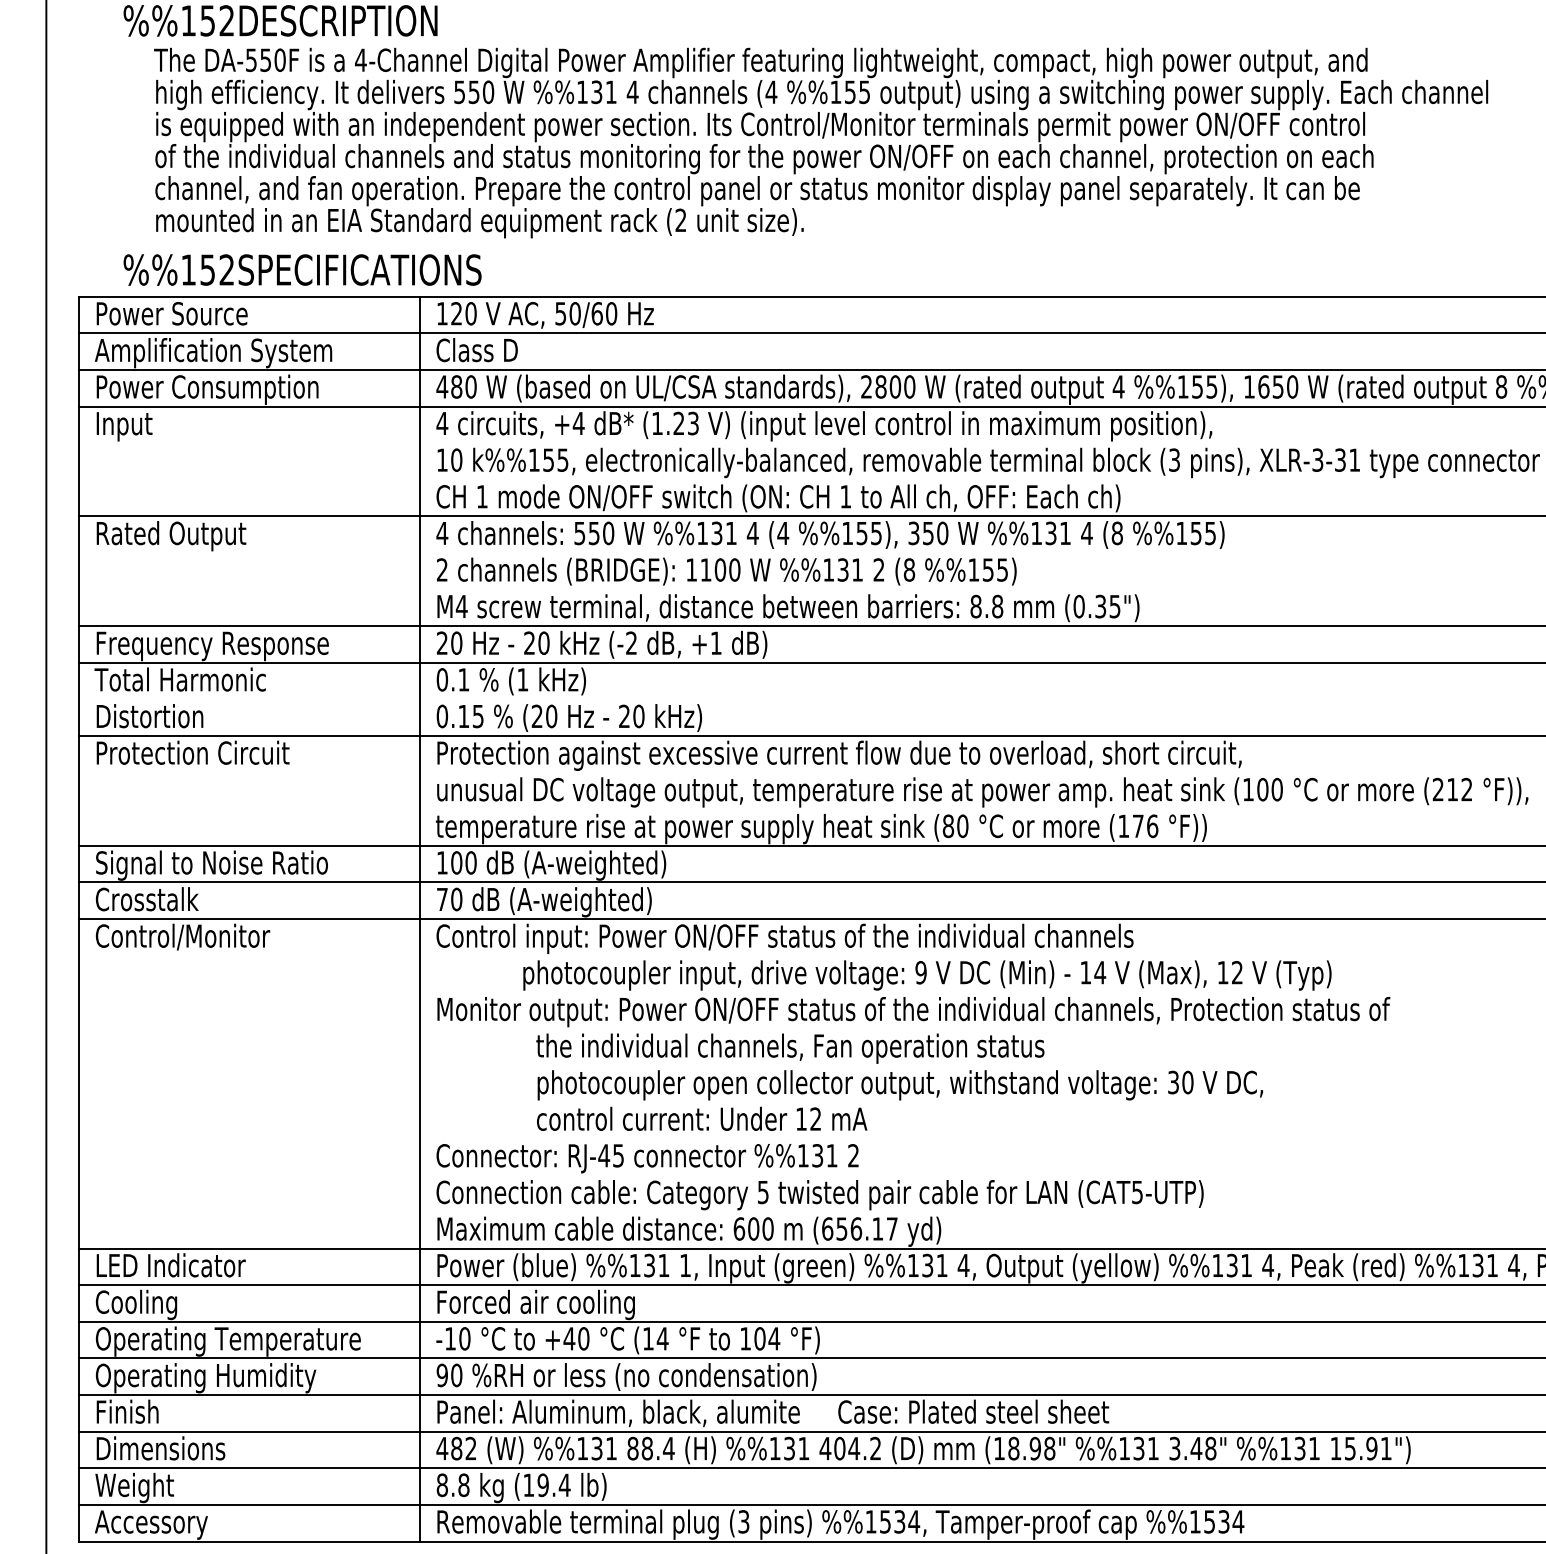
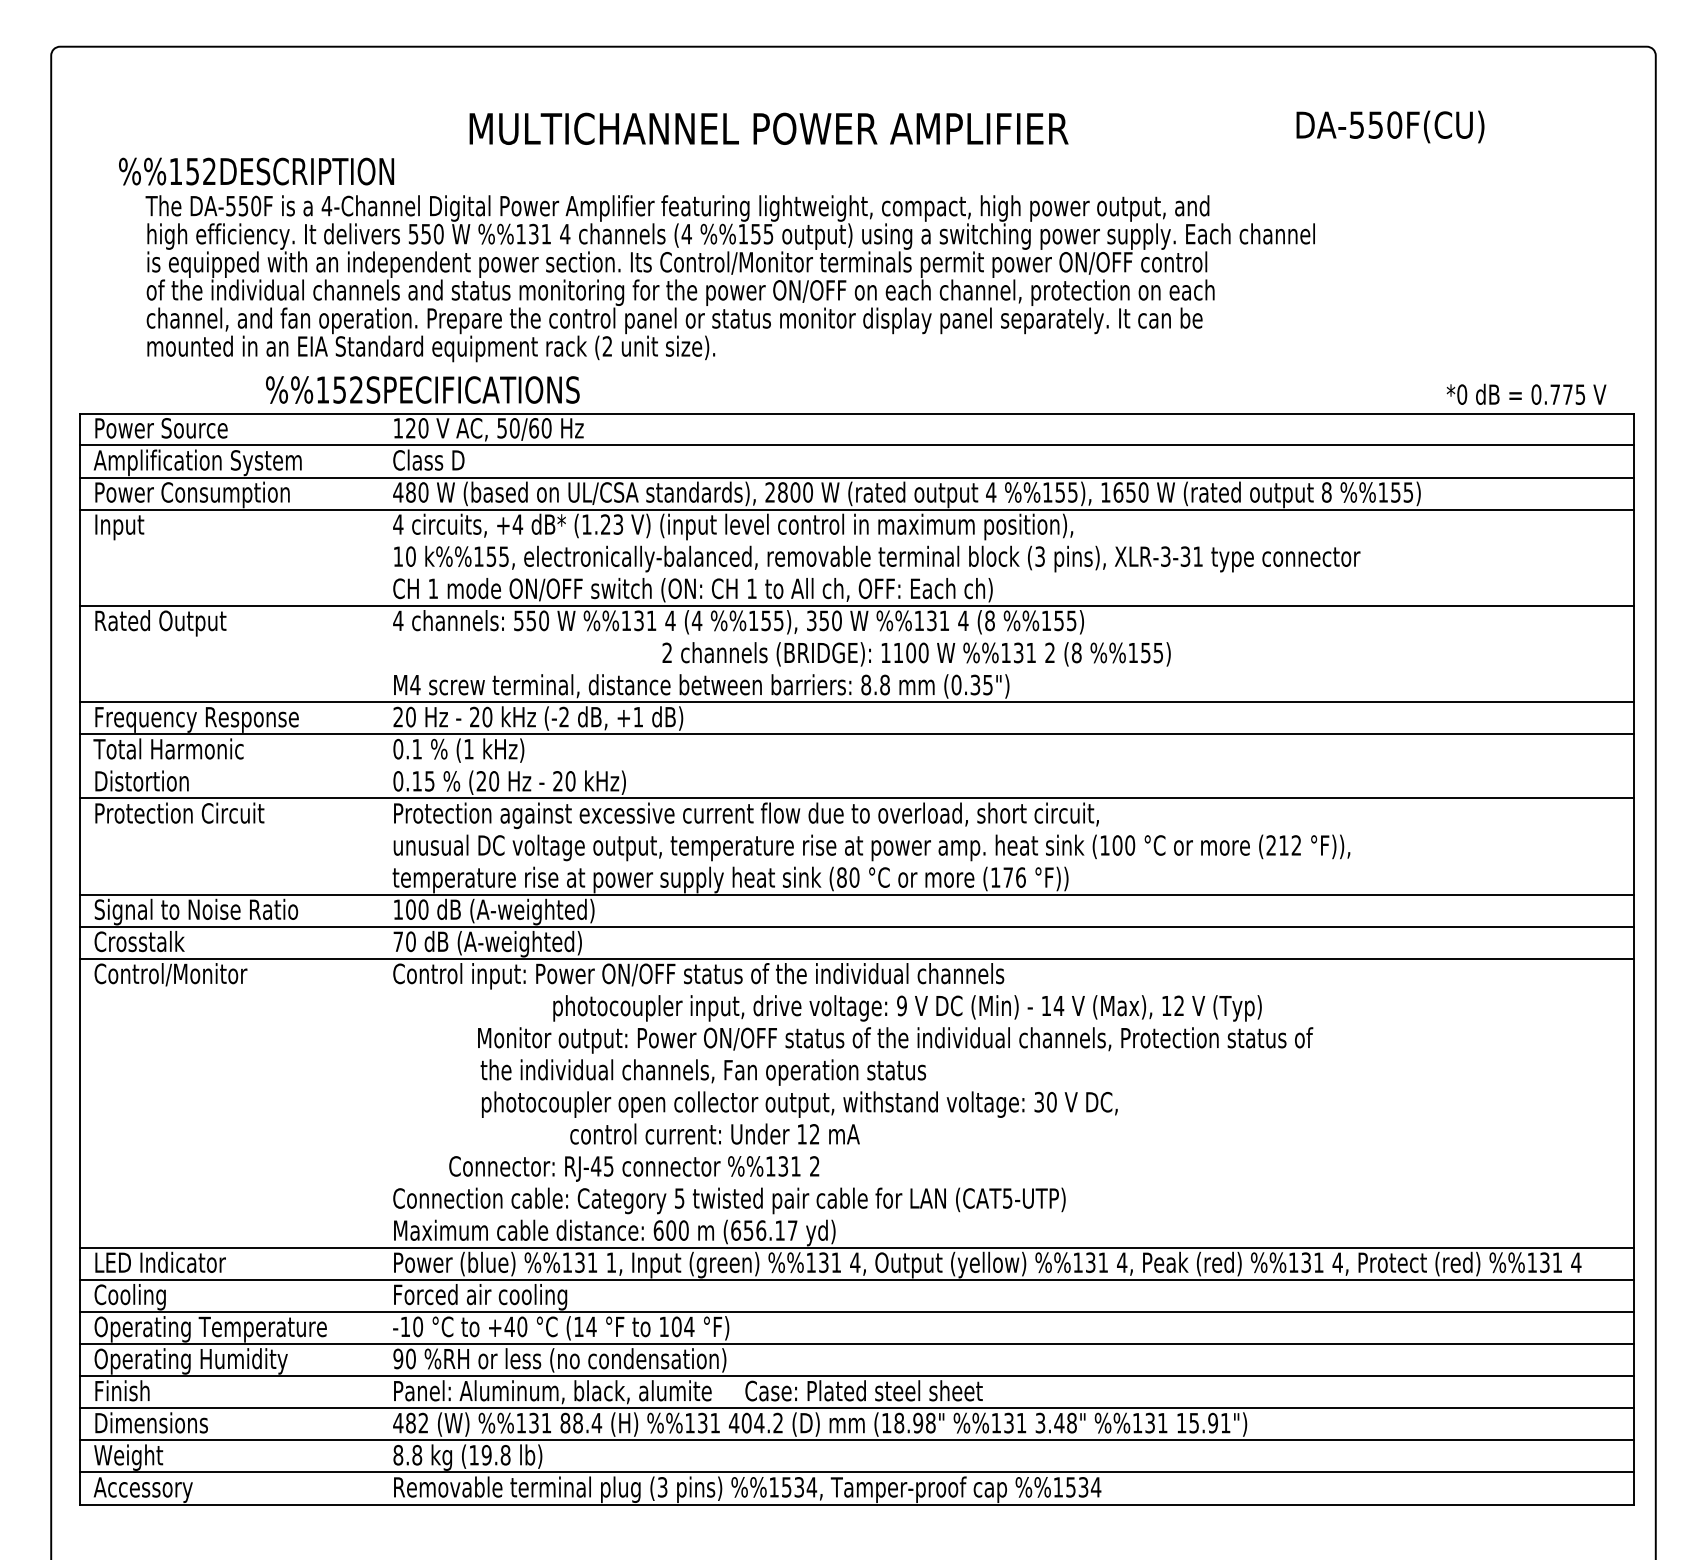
text: (302, 269) -> (422, 389), moved
text: (726, 571) -> (916, 654), moved
line: (419, 918) -> (378, 958), removed
text: (913, 993) -> (895, 1024), moved
text: (701, 1118) -> (714, 1133), moved
text: (647, 1158) -> (634, 1168), moved
text: (564, 1484) -> (505, 1454), (19.4 -> (19.8

